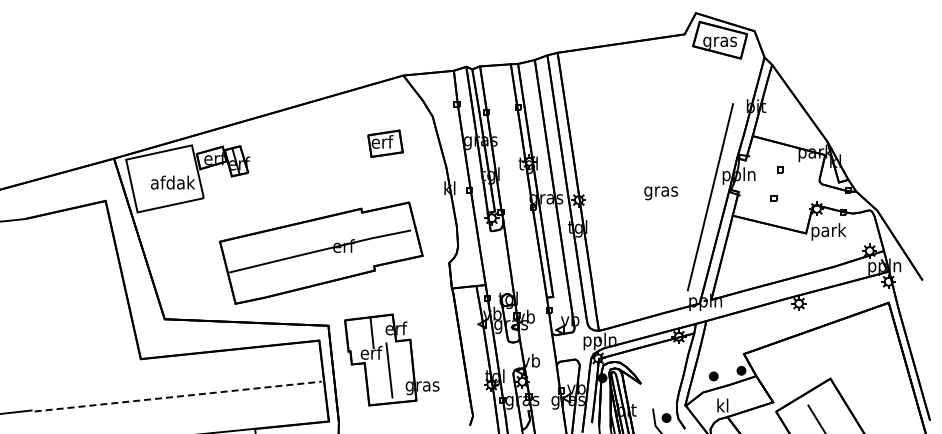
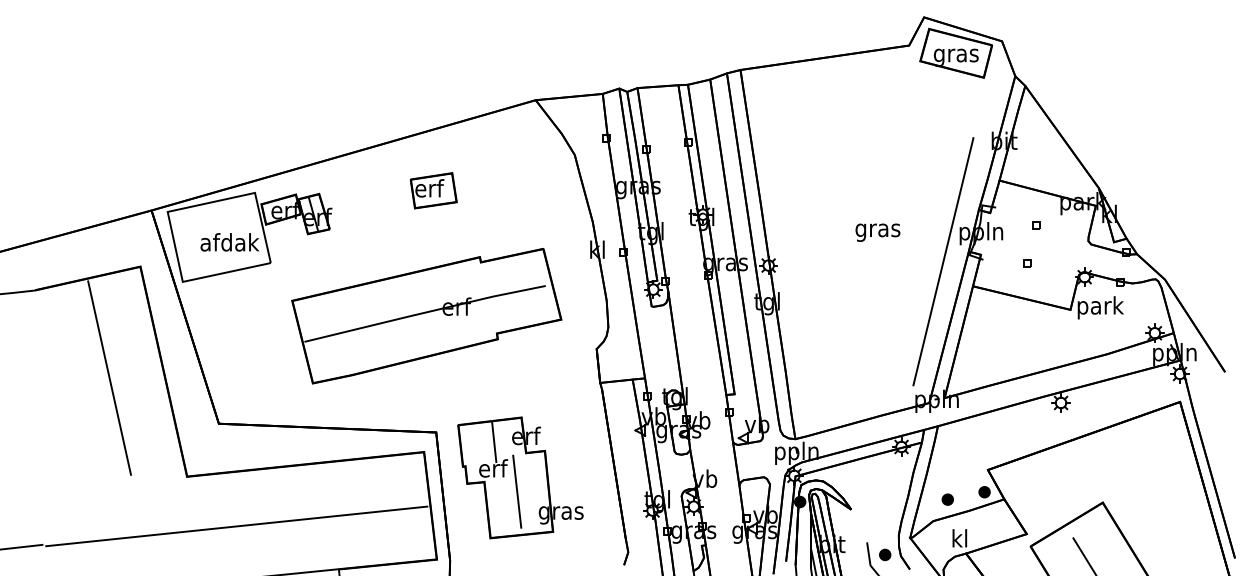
part: (385, 143) -> (433, 190), moved
text: (660, 193) -> (877, 232), moved
part: (321, 252) -> (427, 315), moved
line: (82, 284) -> (109, 377), added
line: (178, 396) -> (237, 526), dashed -> solid

